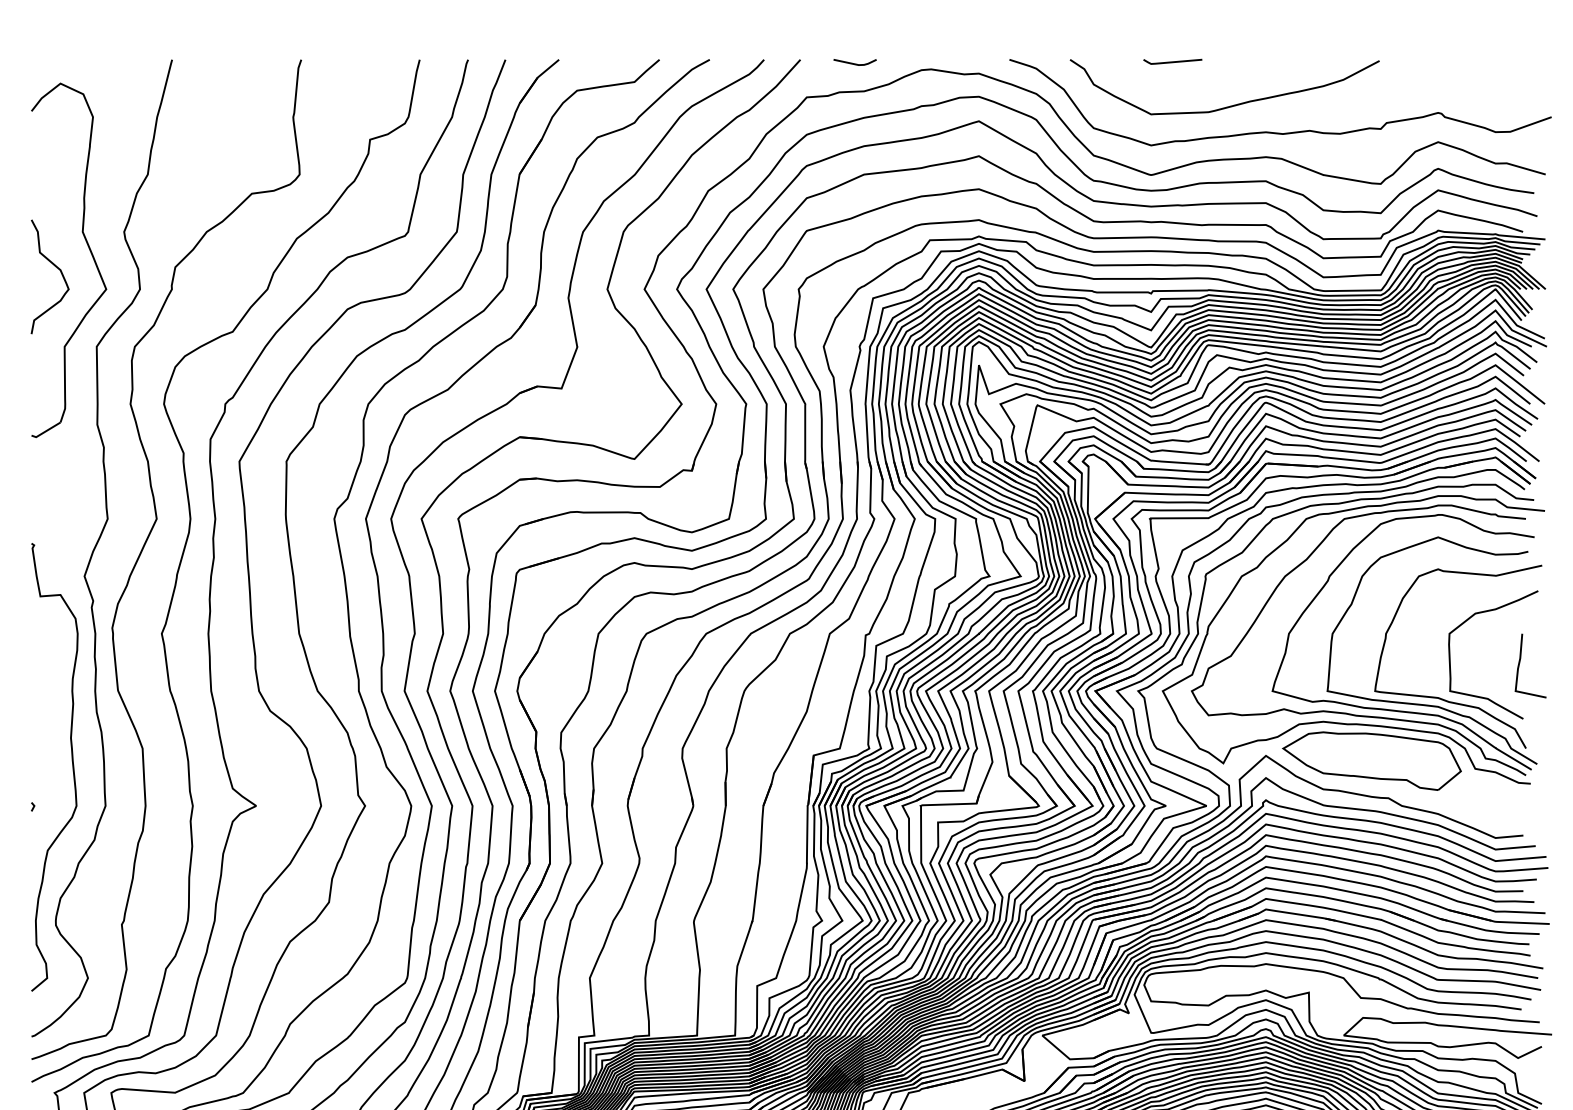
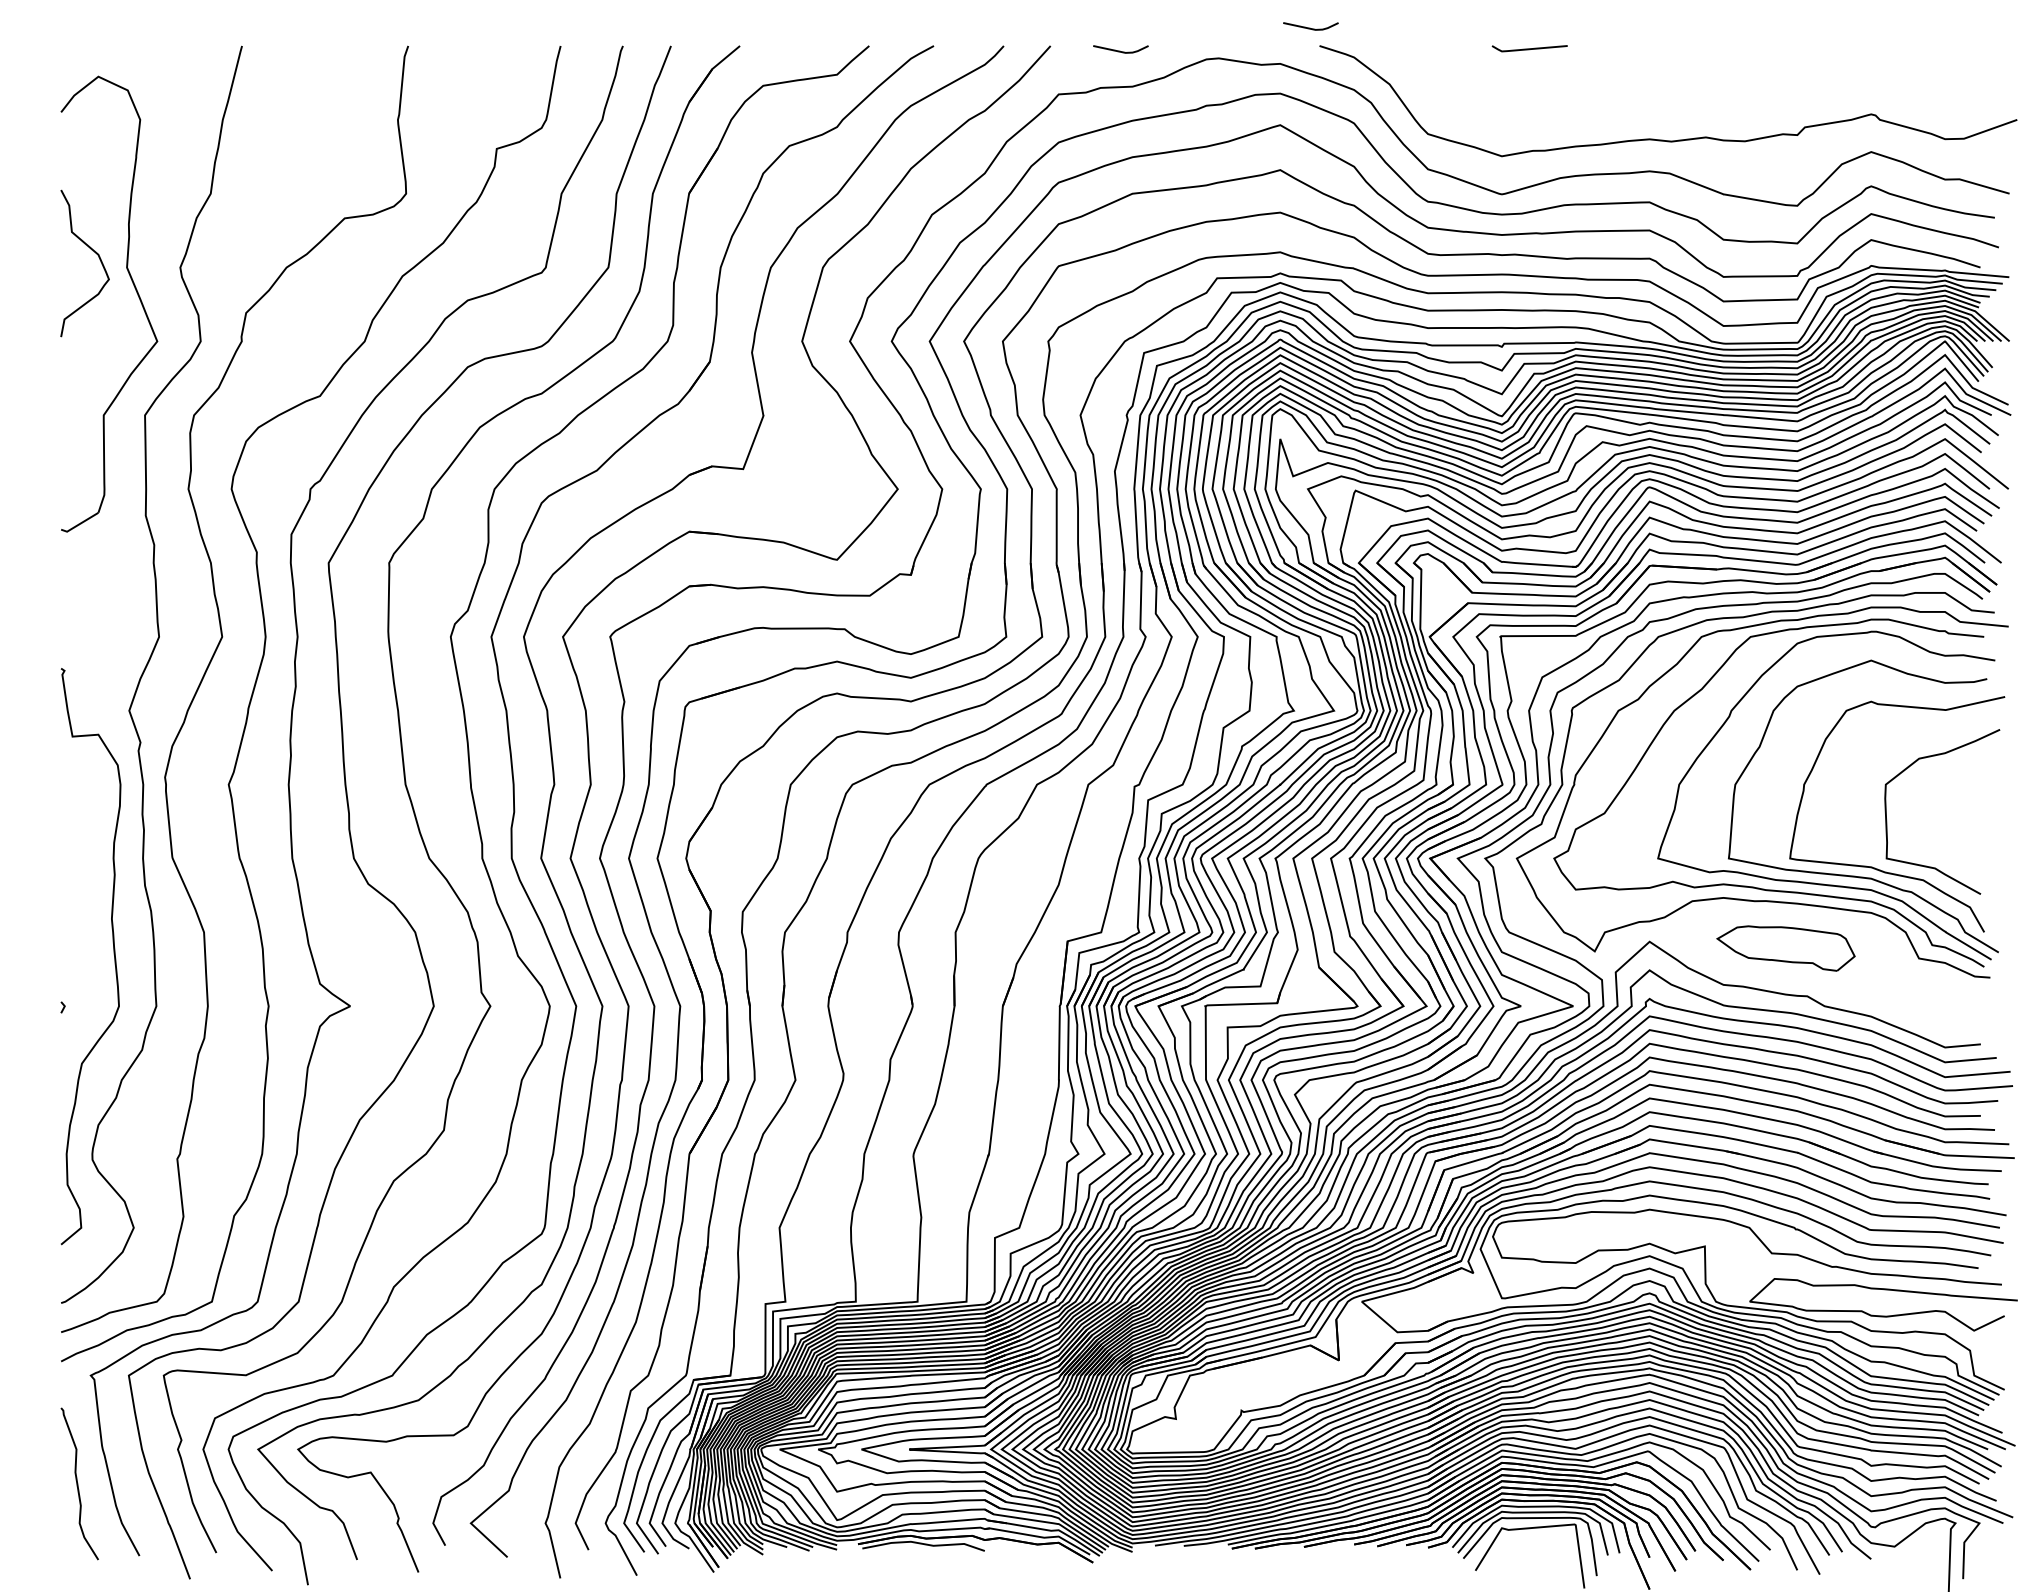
line: (1002, 45) -> (1310, 27), added
curve: (1229, 105) -> (1602, 105), removed
curve: (55, 266) -> (91, 250), moved
line: (1519, 663) -> (1976, 823), removed
part: (1371, 761) -> (1785, 948), size x0.6

